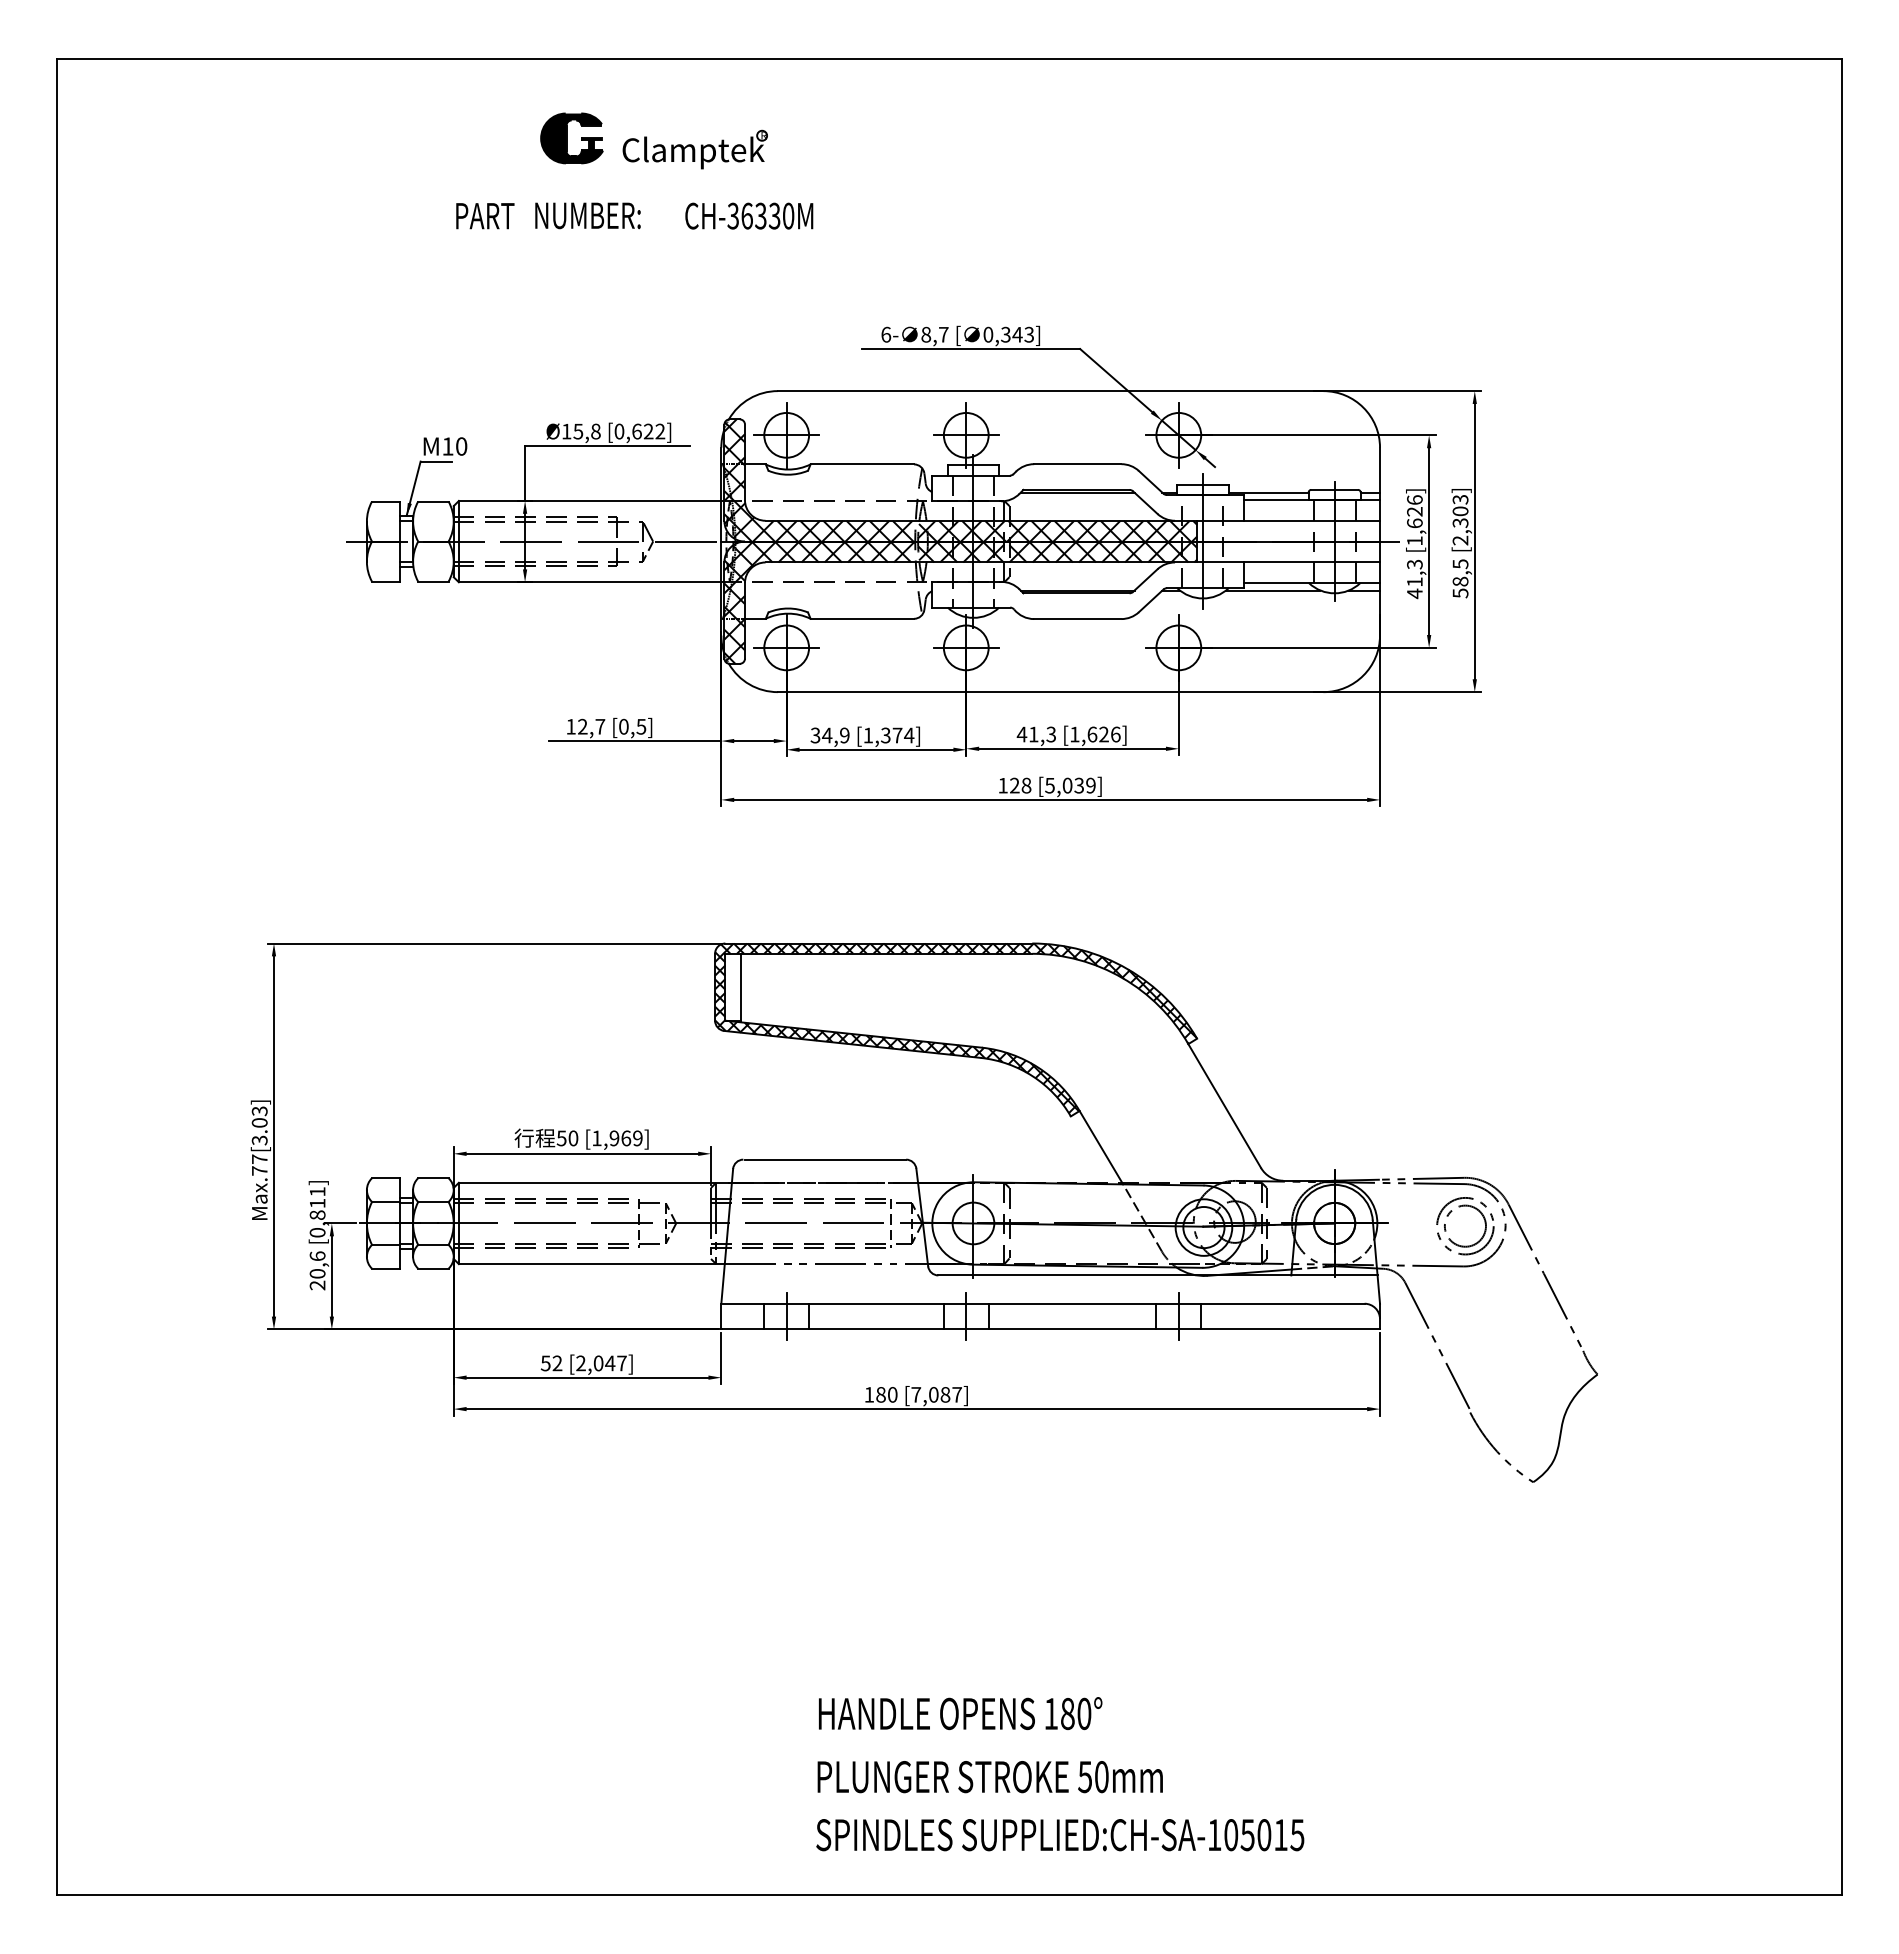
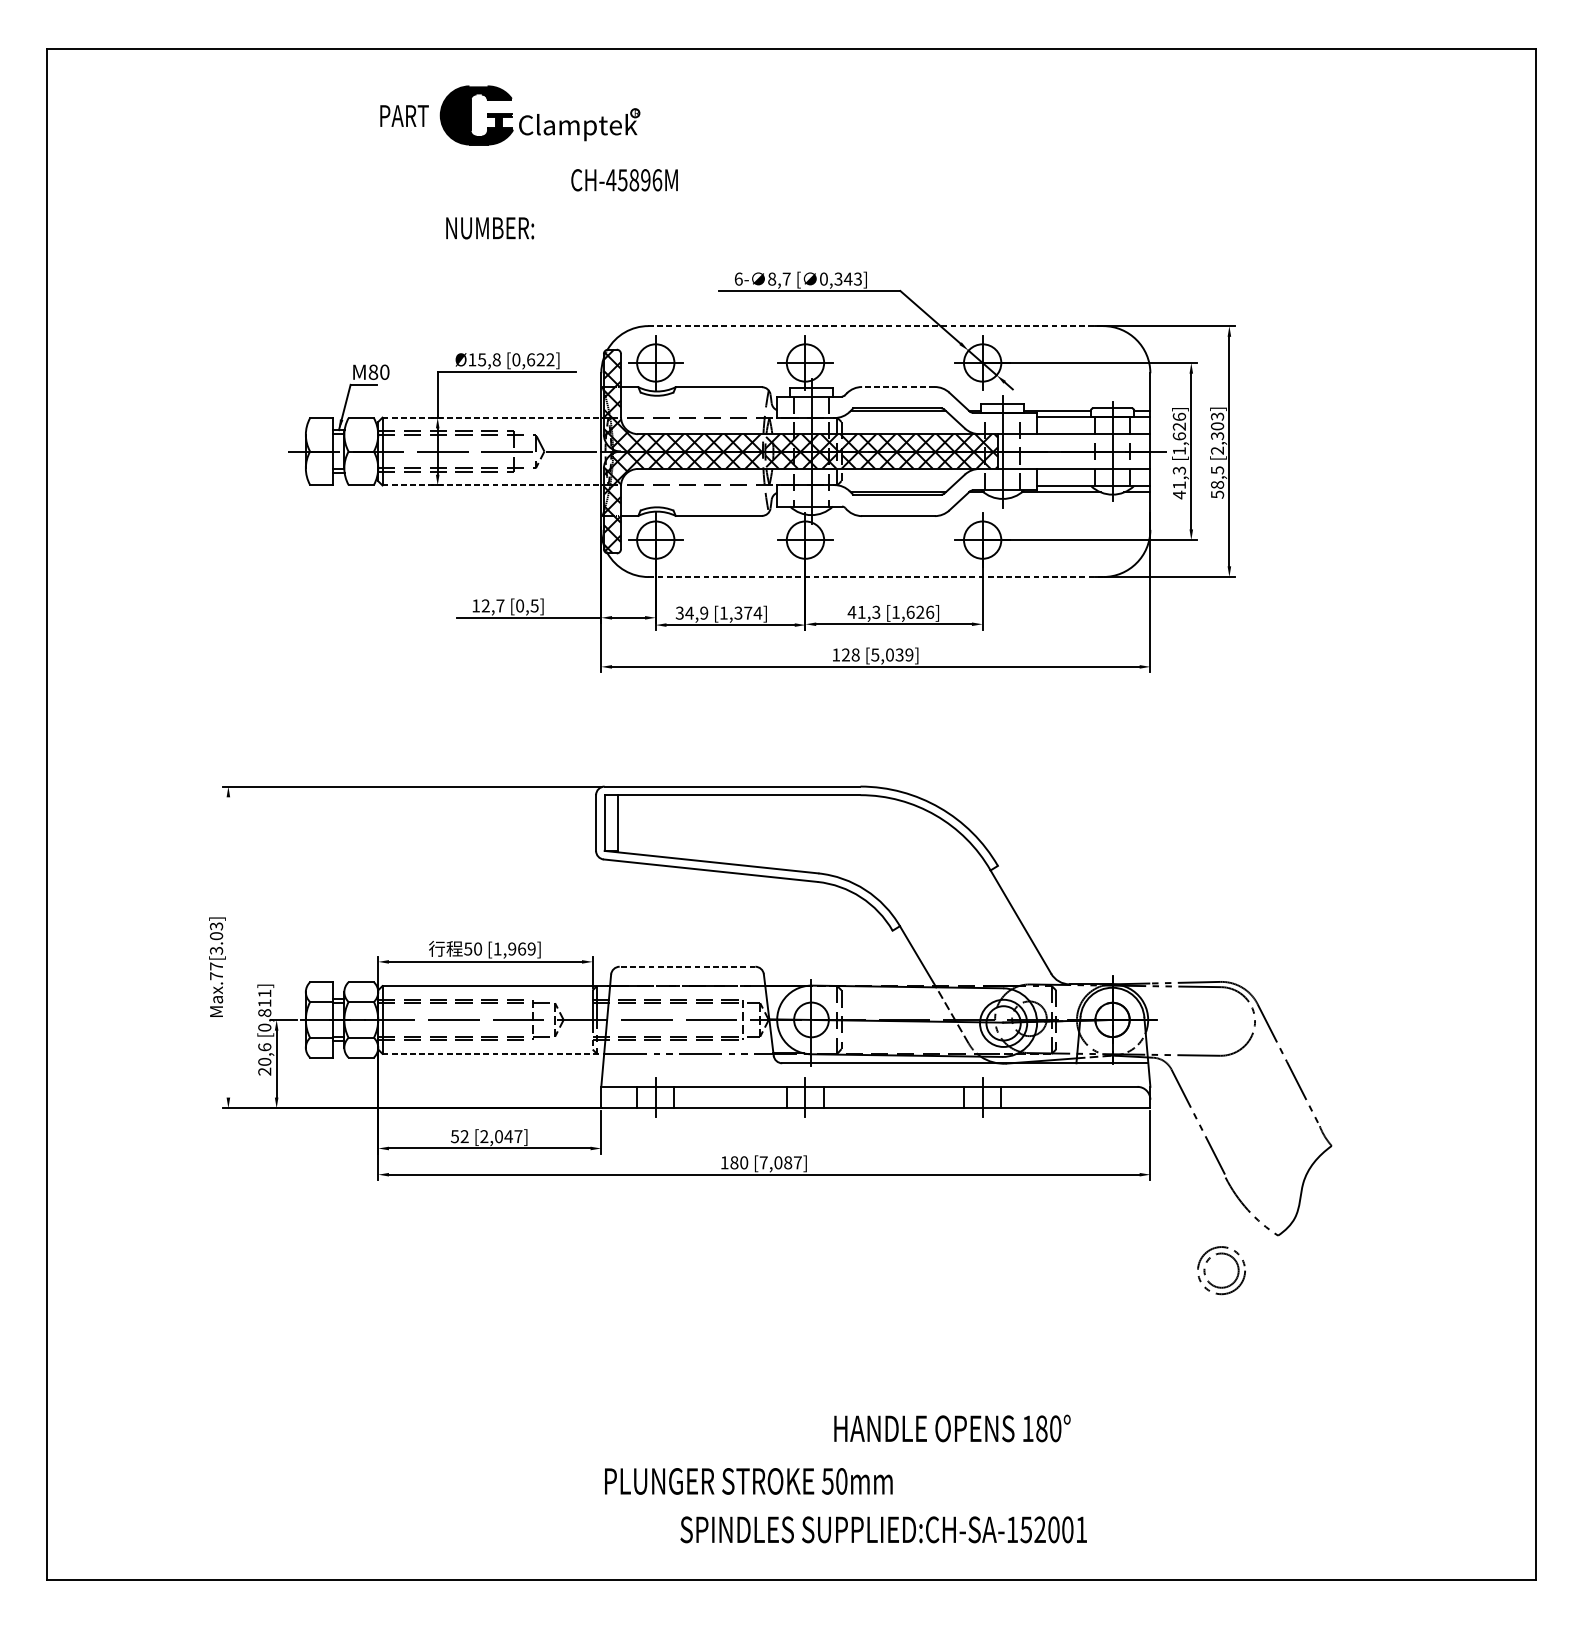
part: (571, 138) -> (476, 115), size x1.4
text: (587, 215) -> (489, 228), moved
text: (760, 215) -> (633, 179), CH-36330M -> CH-45896M
text: (485, 216) -> (404, 116), moved
line: (1050, 391) -> (875, 326), solid -> dashed
text: (447, 446) -> (373, 372), M10 -> M80
line: (1077, 464) -> (898, 387), solid -> dashed
line: (590, 500) -> (492, 417), solid -> dashed
line: (590, 582) -> (492, 485), solid -> dashed
line: (1050, 692) -> (875, 577), solid -> dashed
hatch: (955, 1028) -> (796, 857), removed
line: (274, 1136) -> (228, 947), removed
line: (825, 1159) -> (688, 966), solid -> dashed
part: (1459, 1244) -> (1216, 1285), moved
line: (591, 1264) -> (493, 1054), solid -> dashed
text: (960, 1713) -> (952, 1428), moved
text: (989, 1777) -> (748, 1481), moved
text: (1264, 1835) -> (1054, 1530), SUPPLIED:CH-SA-105015 -> SUPPLIED:CH-SA-152001

